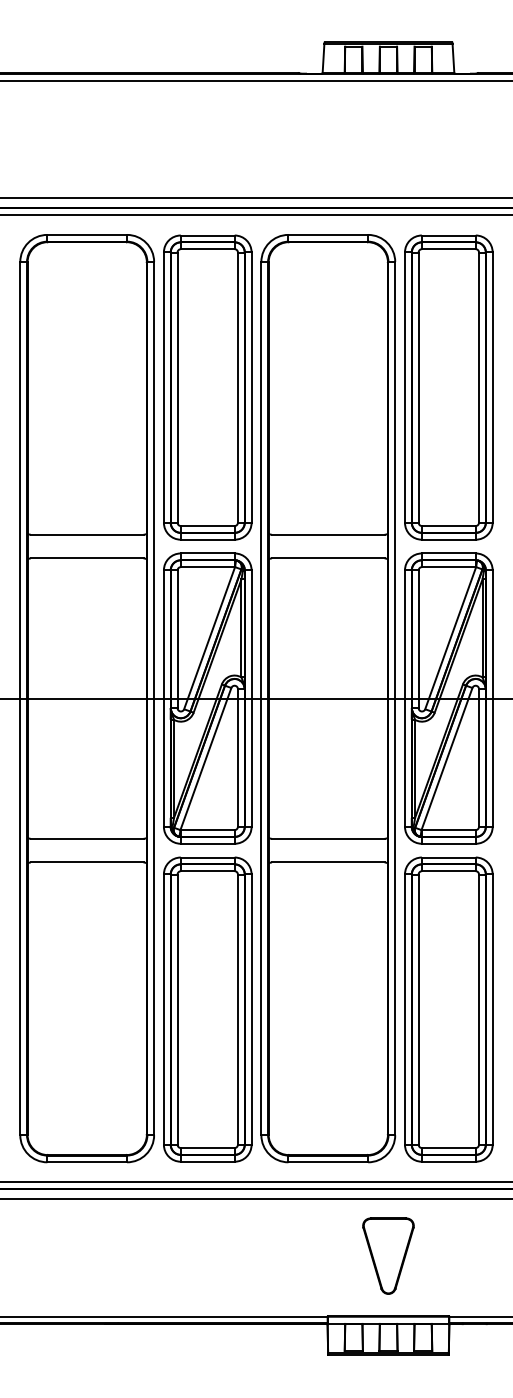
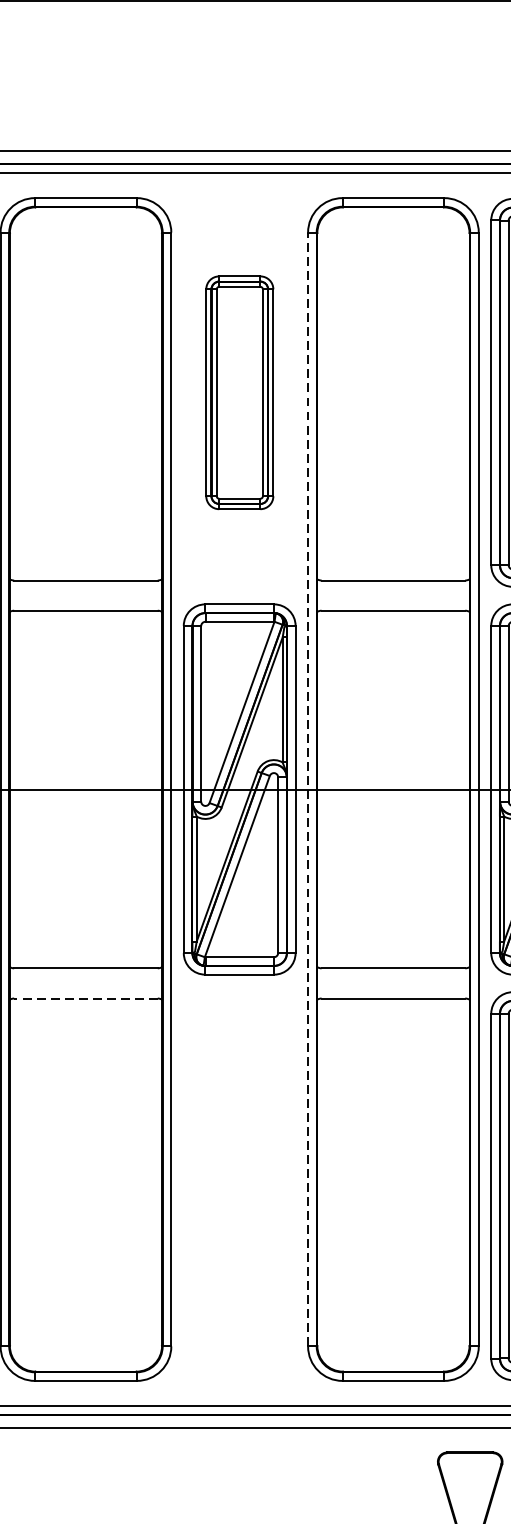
part: (207, 387) -> (239, 392), size x0.6
line: (261, 698) -> (308, 789), solid -> dashed
line: (86, 862) -> (85, 998), solid -> dashed
part: (207, 1009) -> (239, 1186), removed

